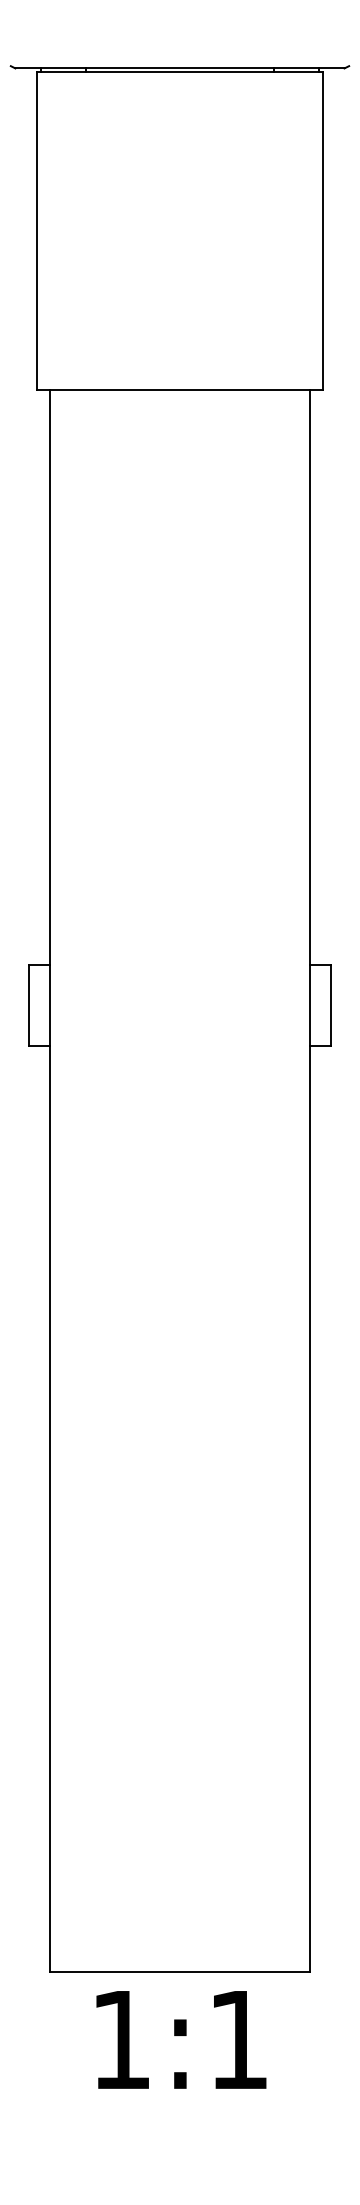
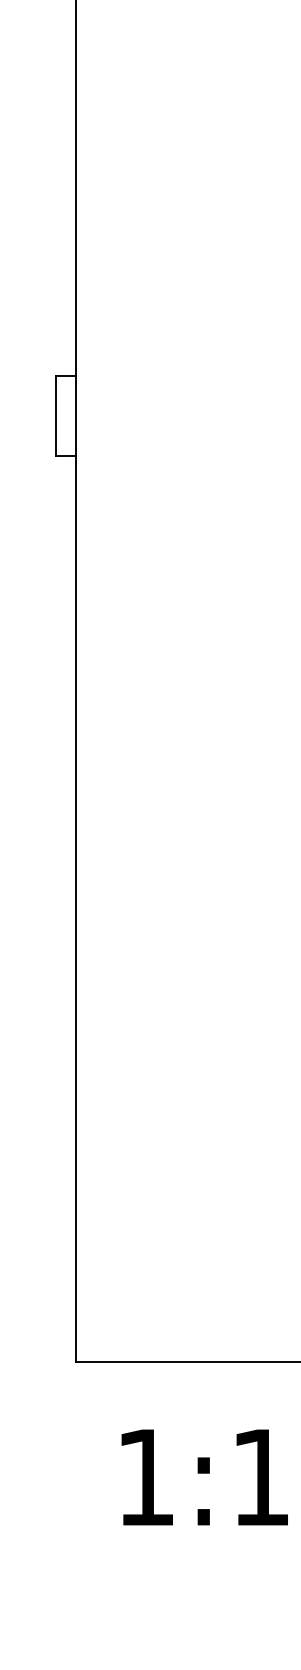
text: (181, 2039) -> (204, 1477), moved

